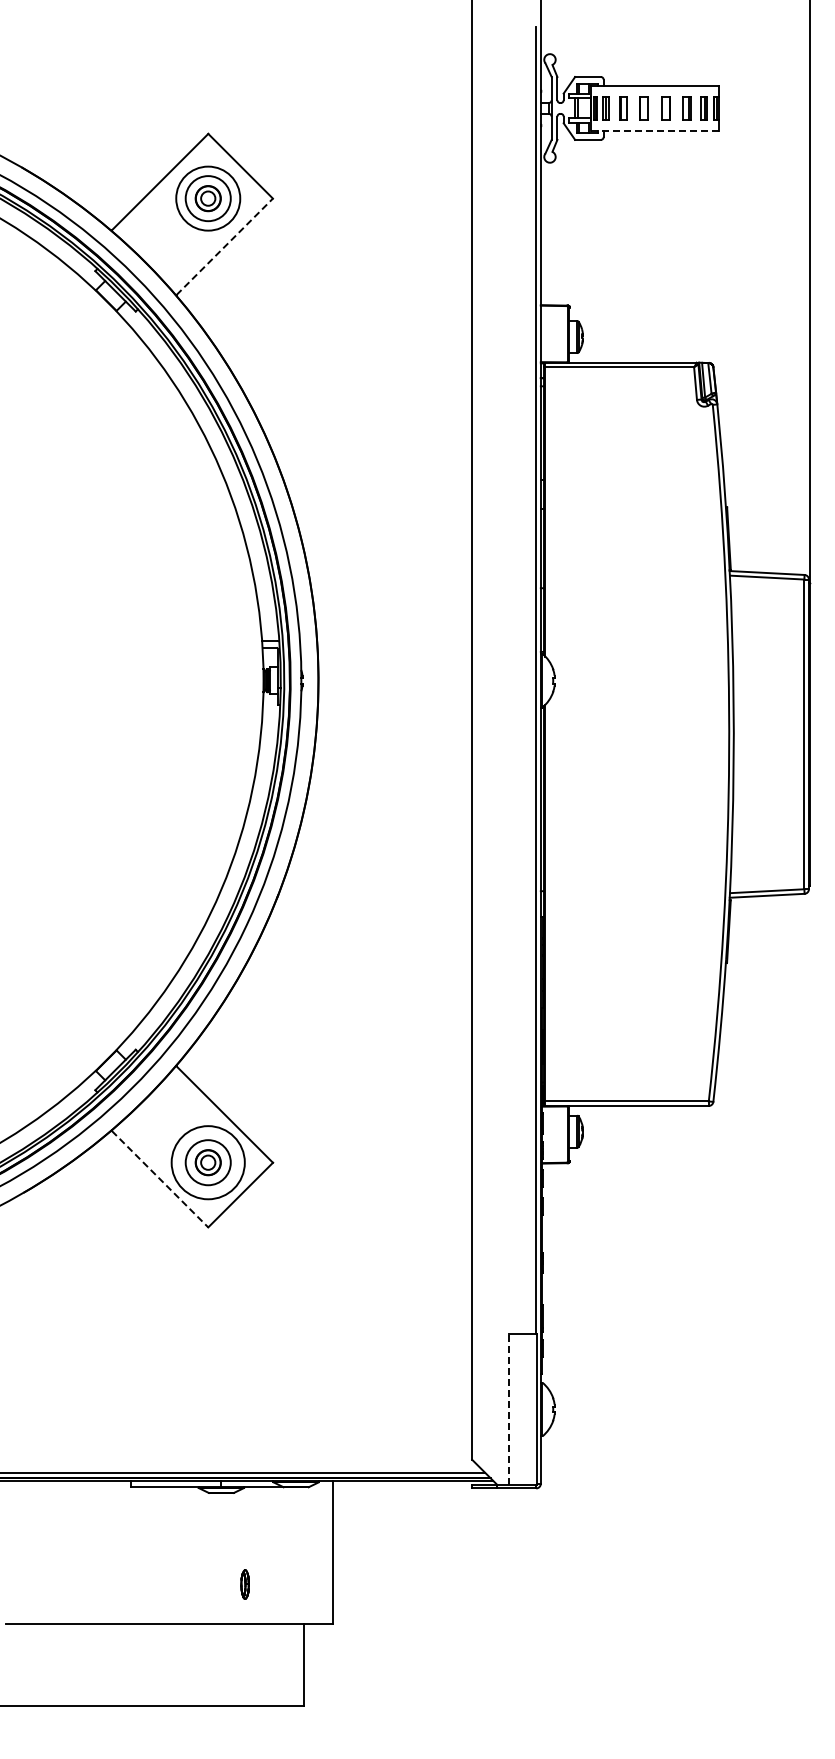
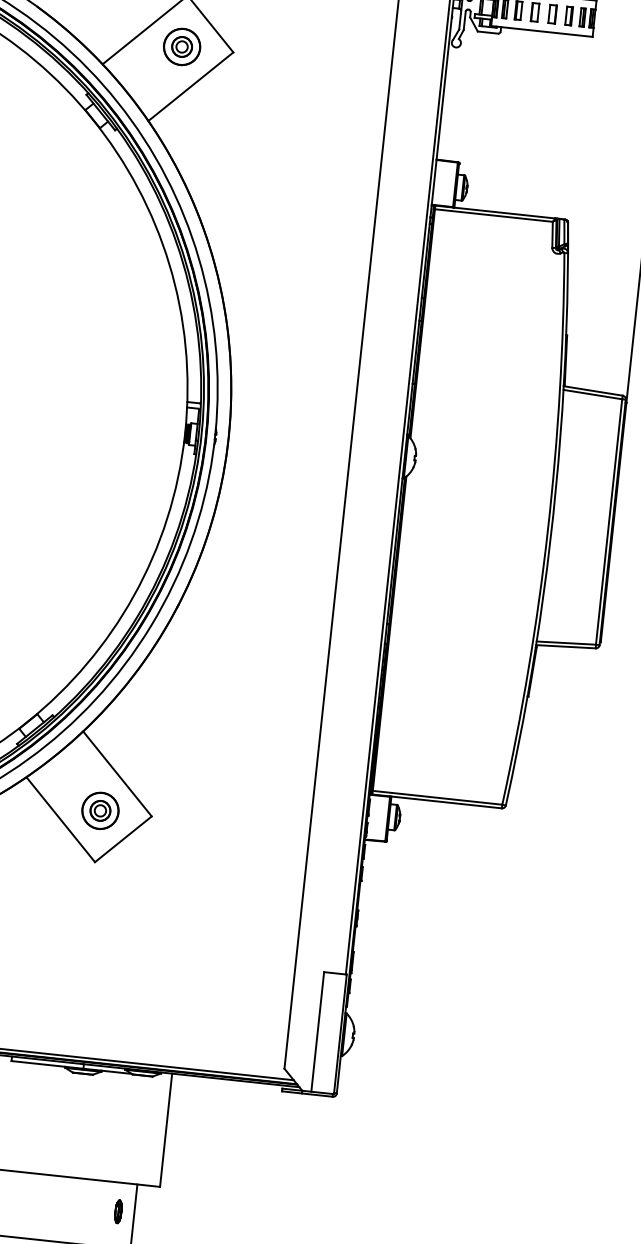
line: (655, 131) -> (542, 31), dashed -> solid
circle: (208, 198) -> (182, 46), size x0.71
line: (225, 246) -> (191, 86), dashed -> solid
circle: (208, 1162) -> (100, 810), size x0.62
line: (160, 1179) -> (61, 820), dashed -> solid
line: (508, 1409) -> (317, 1031), dashed -> solid
part: (244, 1584) -> (117, 1211), moved

